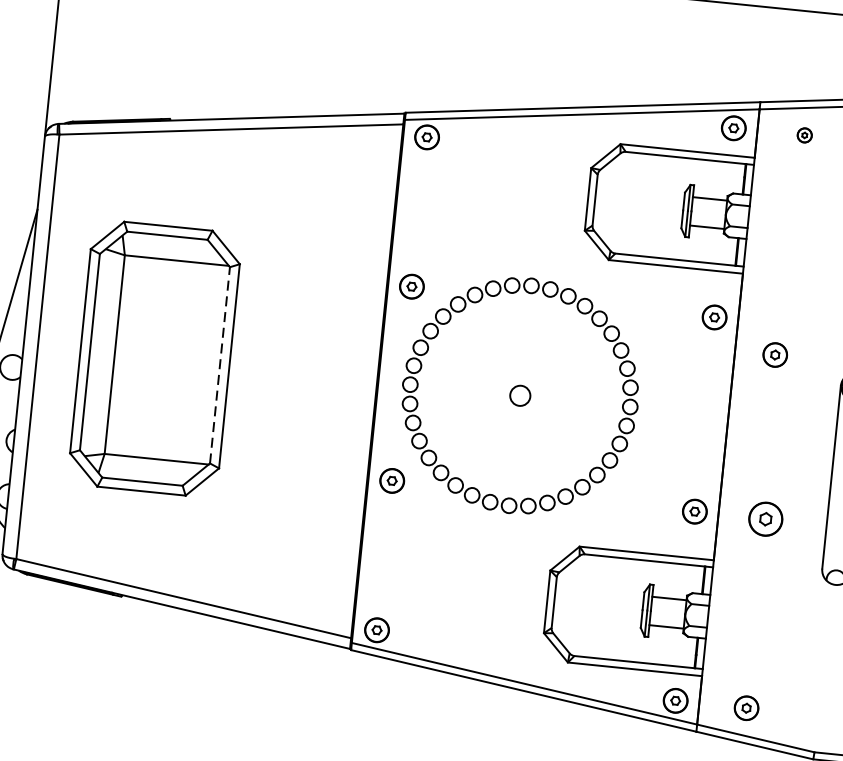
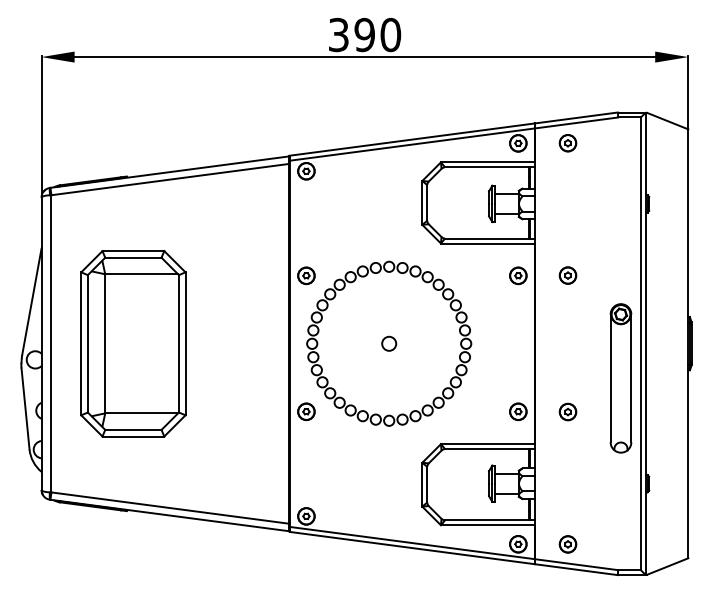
part: (804, 135) -> (567, 143), size x1.67
part: (774, 354) -> (567, 275), moved
line: (219, 364) -> (178, 343), dashed -> solid
part: (765, 518) -> (567, 411), size x0.71

